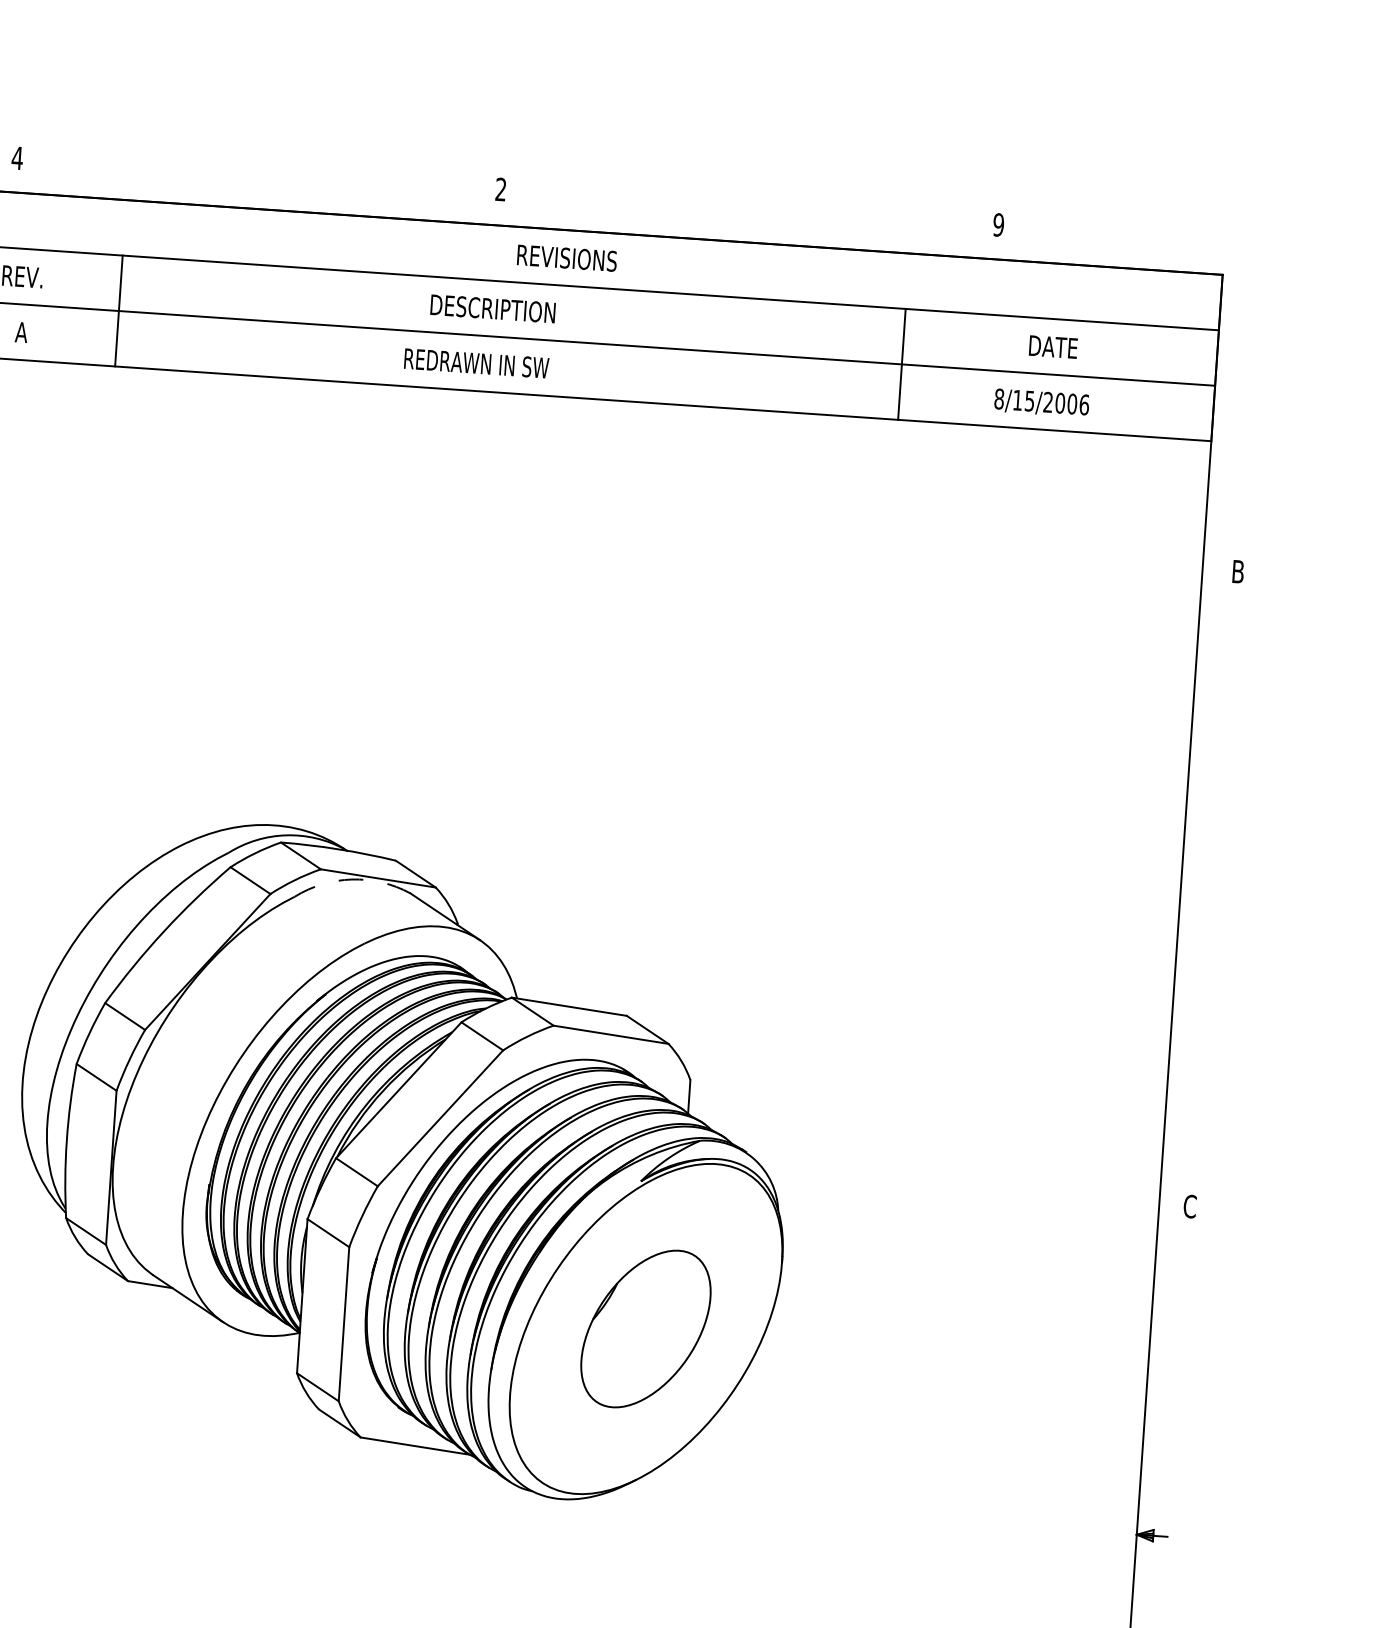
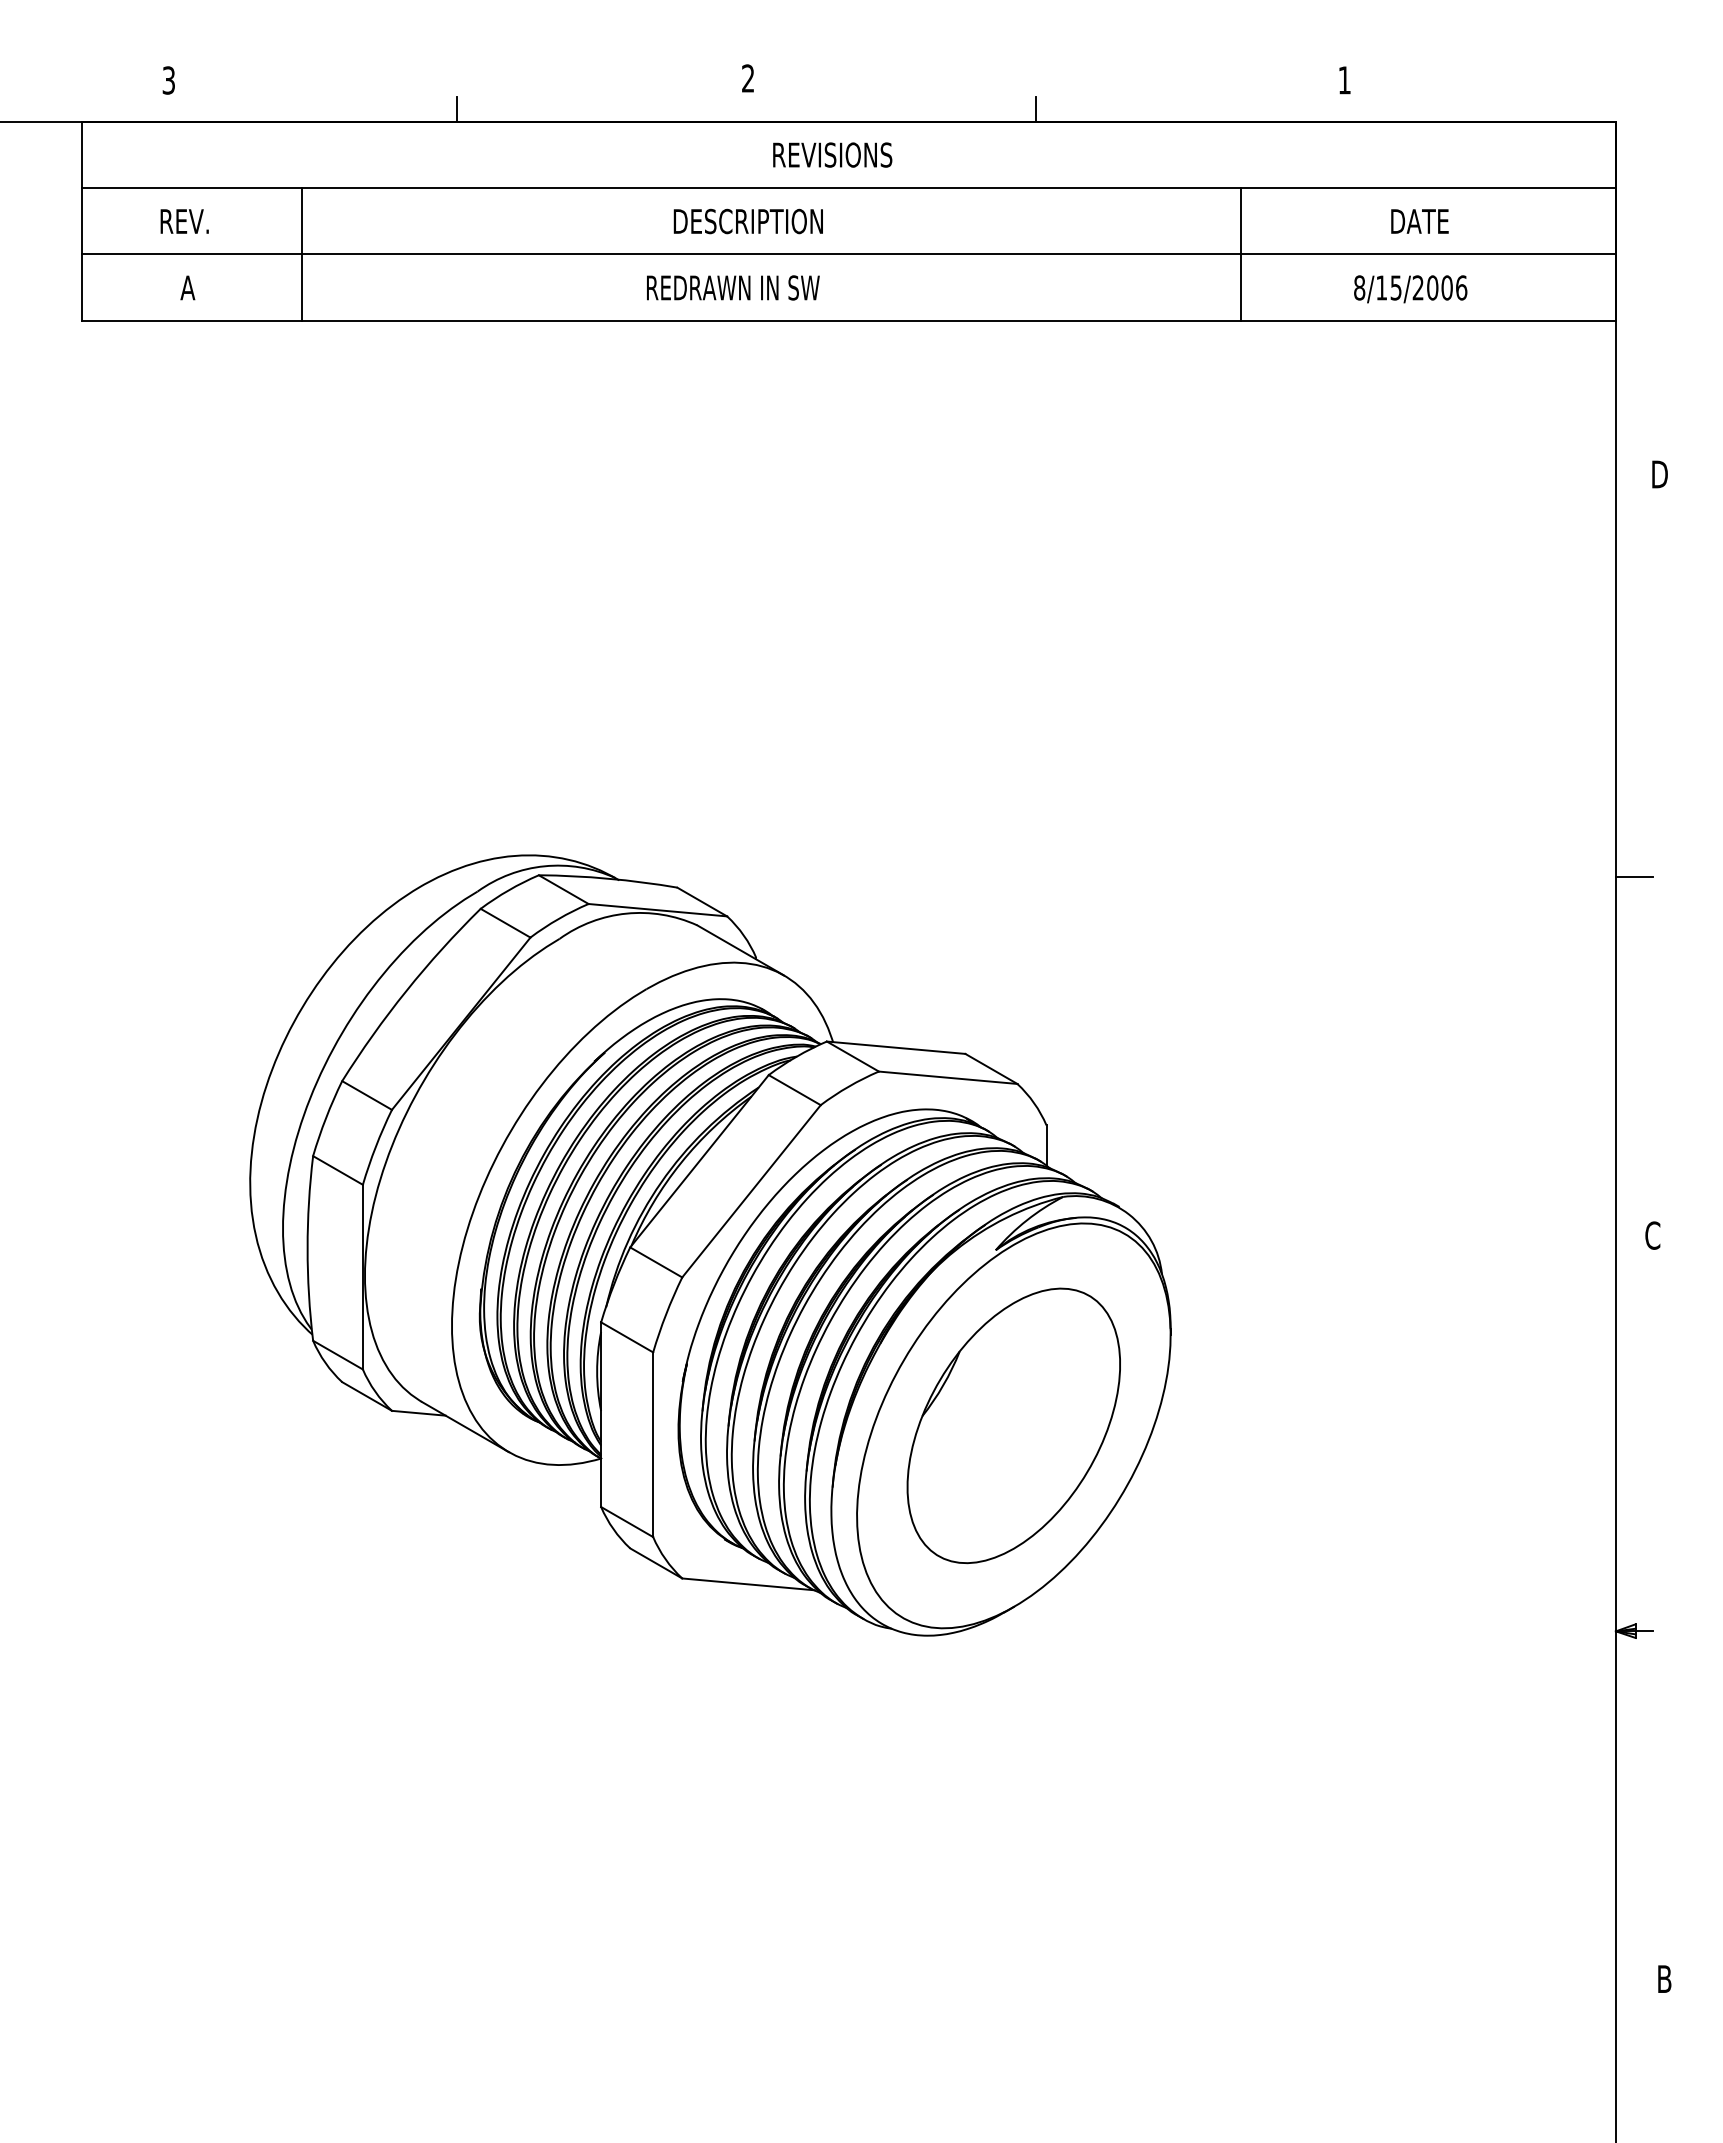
text: (17, 158) -> (168, 80), 4 -> 3
line: (255, 197) -> (456, 108), added
text: (998, 225) -> (1344, 80), 9 -> 1
line: (739, 230) -> (1036, 108), added
text: (1239, 571) -> (1660, 474), B -> D
arc: (351, 879) -> (626, 913), dashed -> solid
line: (1194, 906) -> (1633, 877), added
part: (645, 1328) -> (1013, 1425), size x1.43

